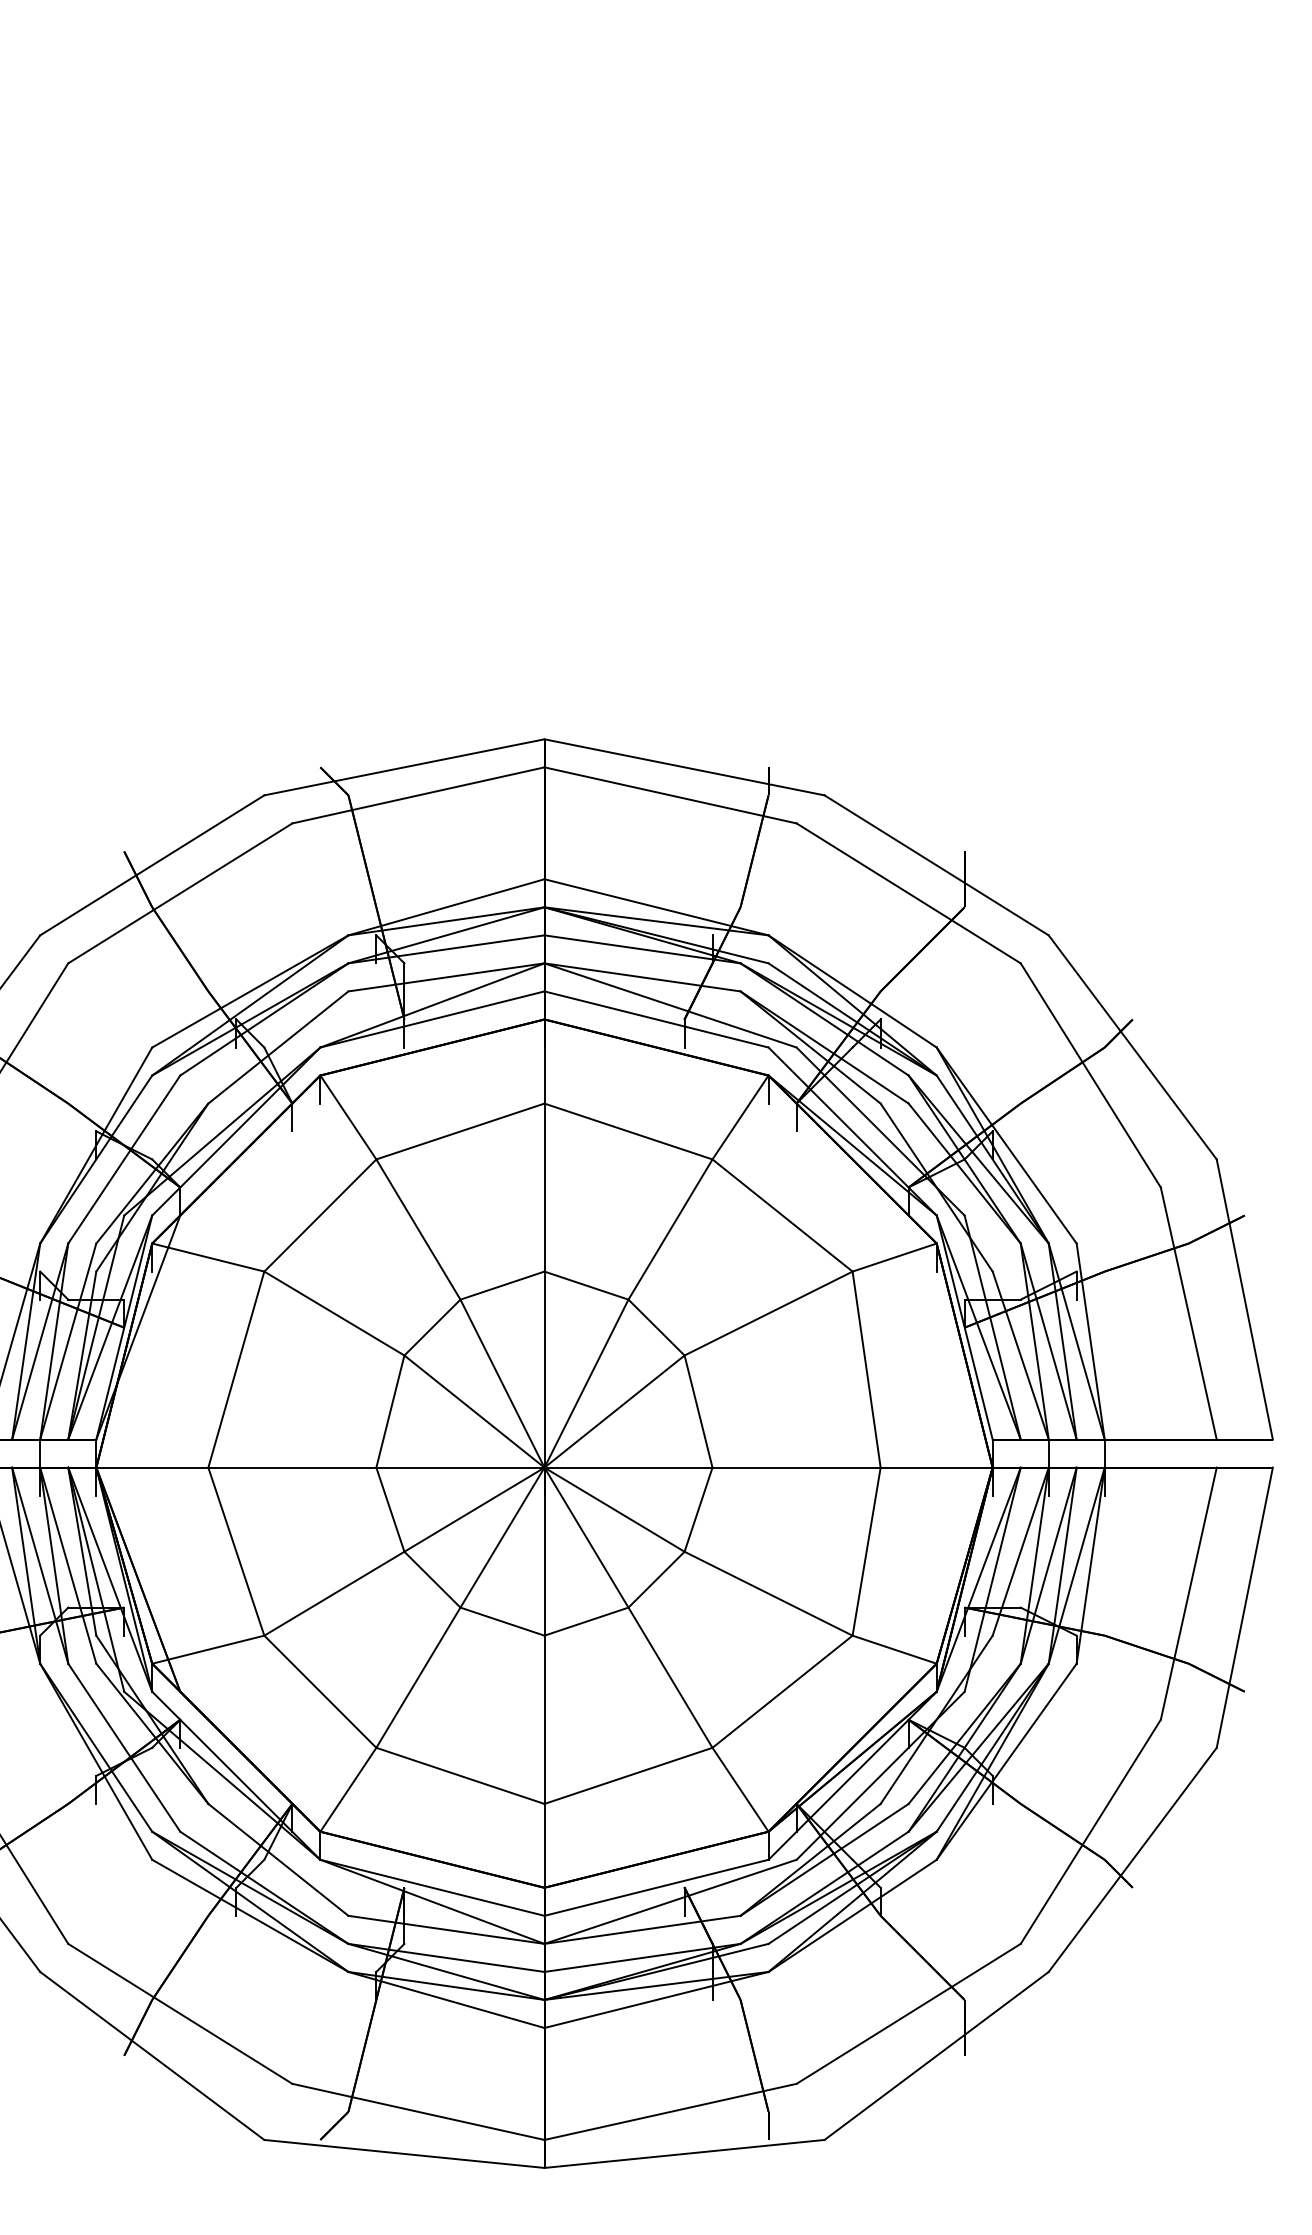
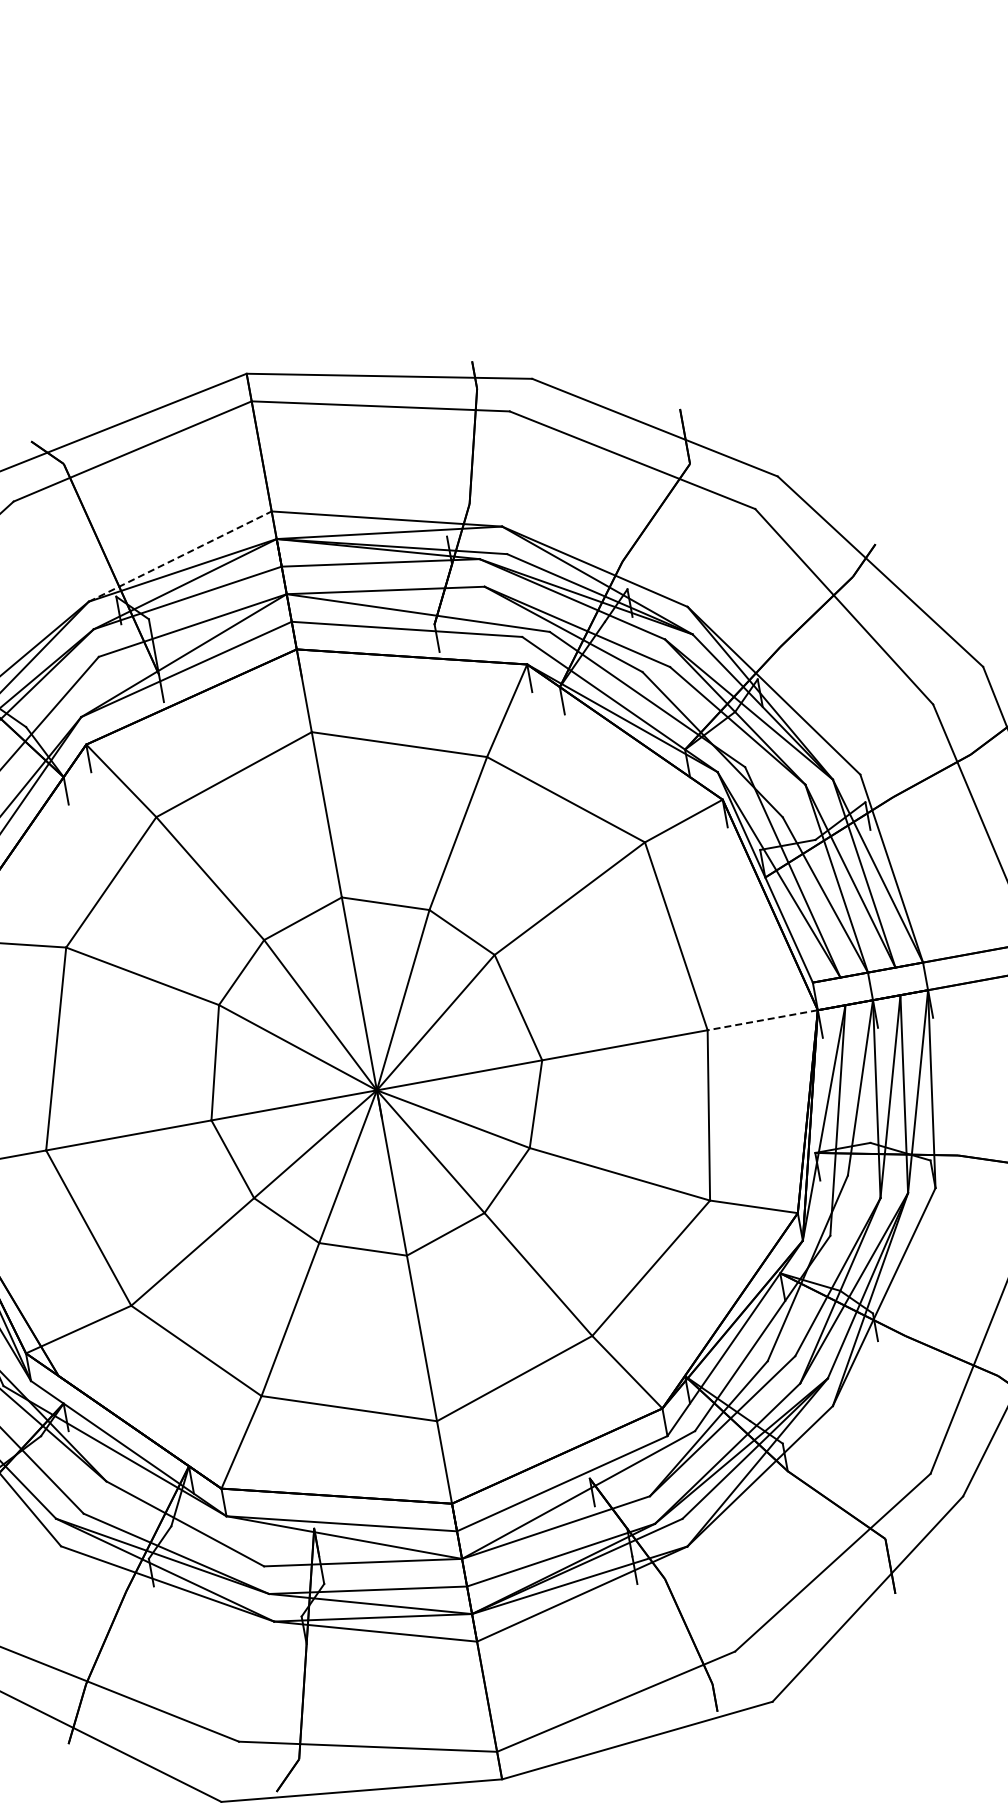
line: (446, 907) -> (180, 556), solid -> dashed
line: (936, 1467) -> (762, 1020), solid -> dashed

